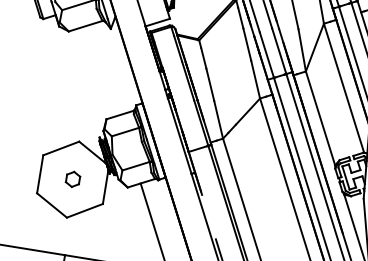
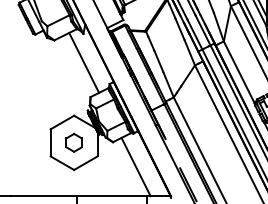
line: (105, 69) -> (84, 62), added
part: (72, 179) -> (73, 142), size x1.67

